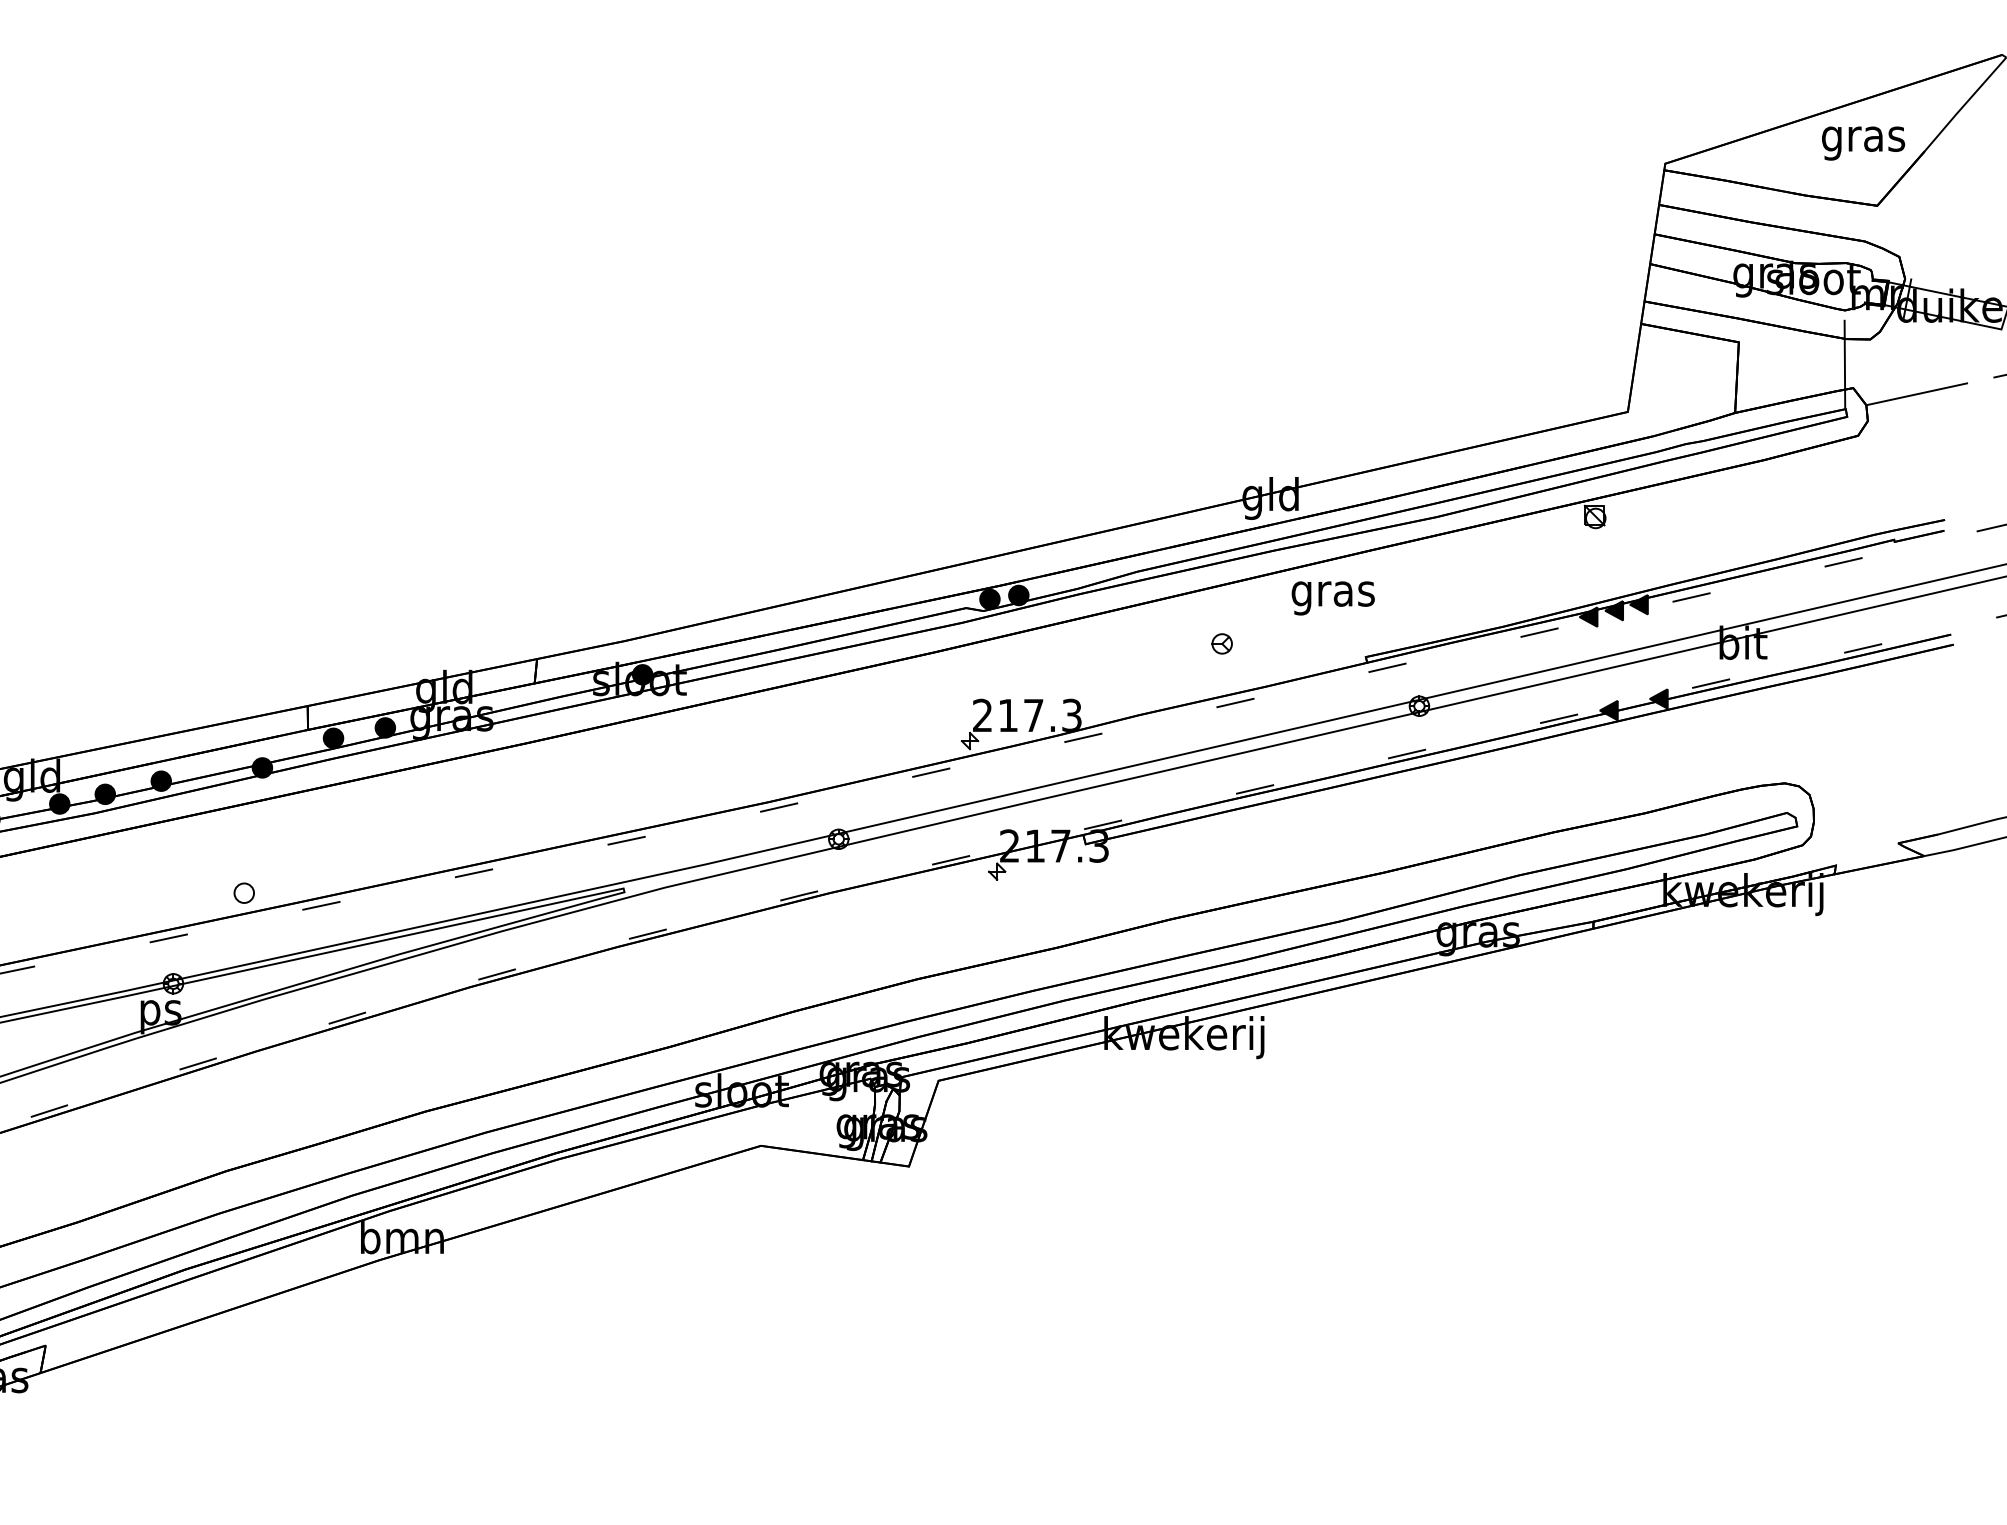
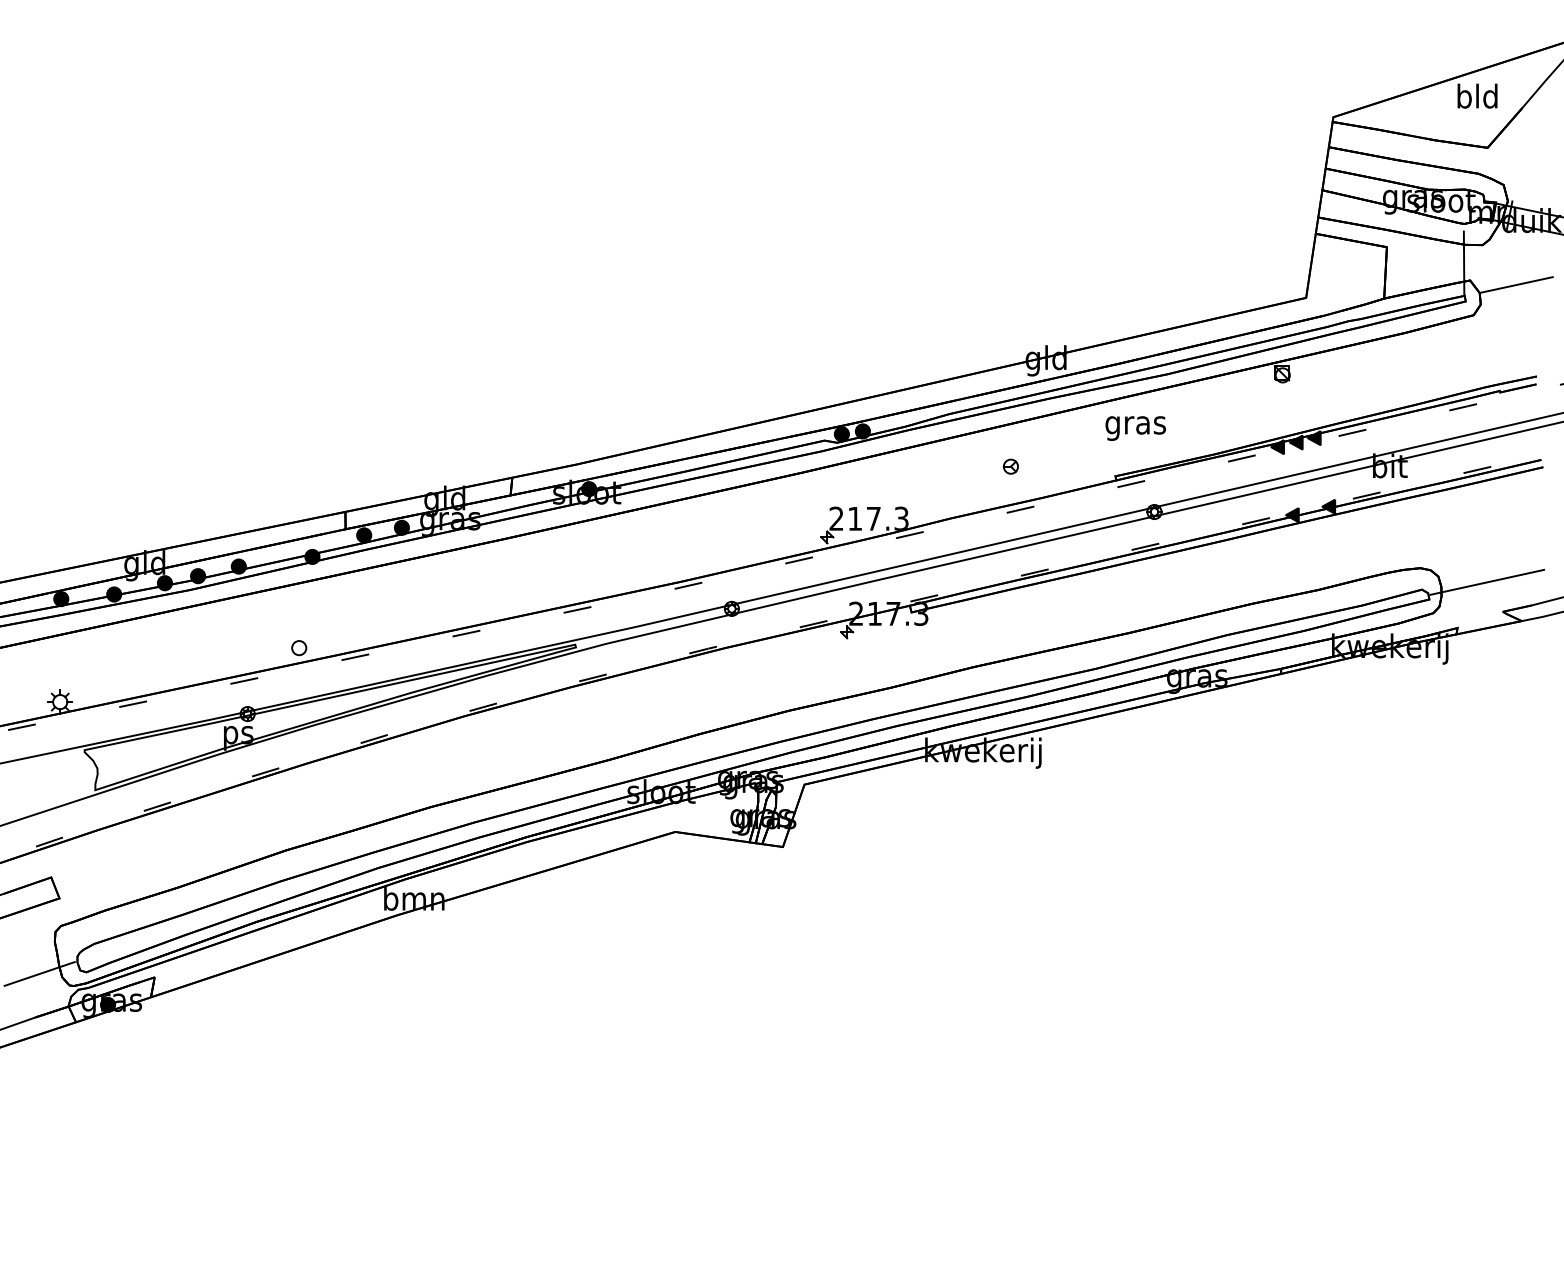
text: (1863, 137) -> (1477, 98), gras -> bld
text: (1332, 598) -> (1135, 428), moved
line: (1877, 801) -> (1487, 581), added

